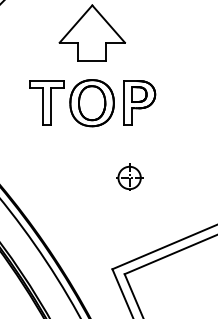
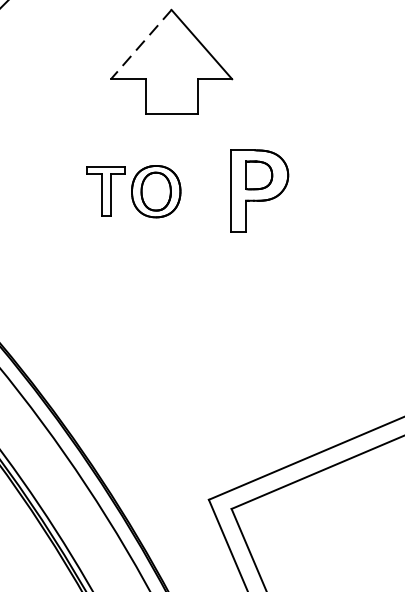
line: (76, 24) -> (142, 45), solid -> dashed
part: (71, 103) -> (132, 192), size x0.6
part: (129, 176) -> (240, 327), removed

